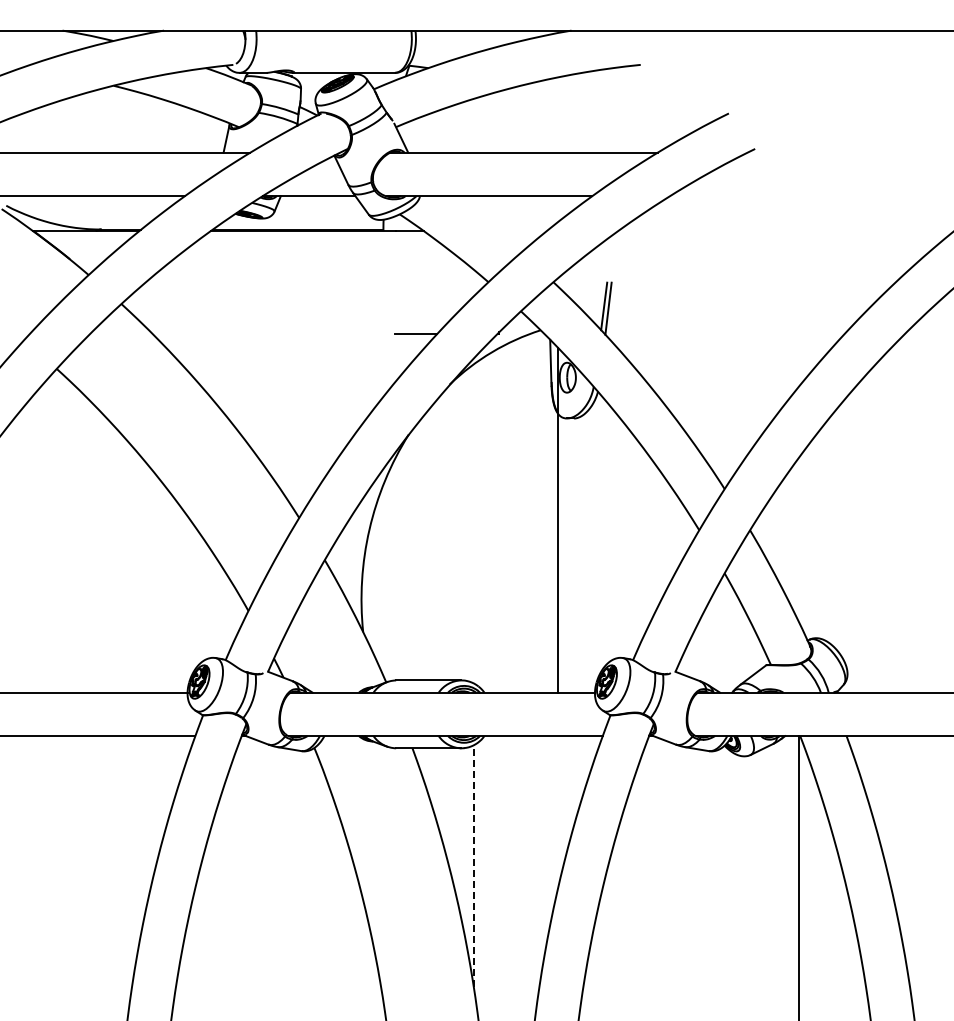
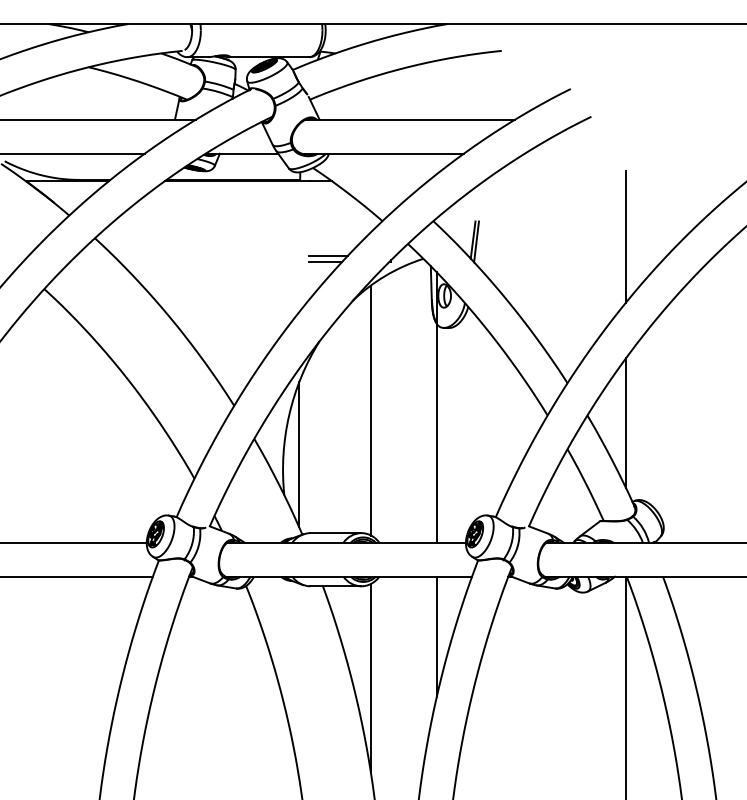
line: (799, 301) -> (626, 236), added
line: (419, 326) -> (328, 255), added
line: (473, 523) -> (370, 410), added
line: (799, 540) -> (626, 423), added
line: (382, 580) -> (299, 454), added
line: (557, 812) -> (436, 636), added
line: (473, 865) -> (370, 678), dashed -> solid

